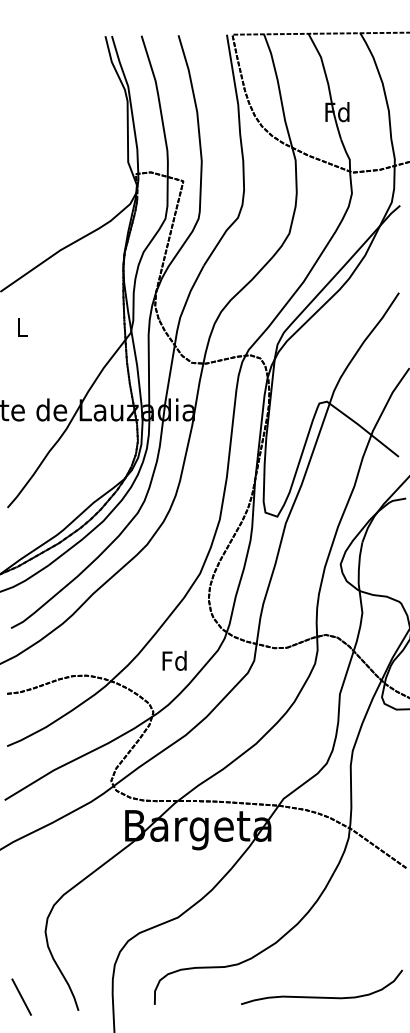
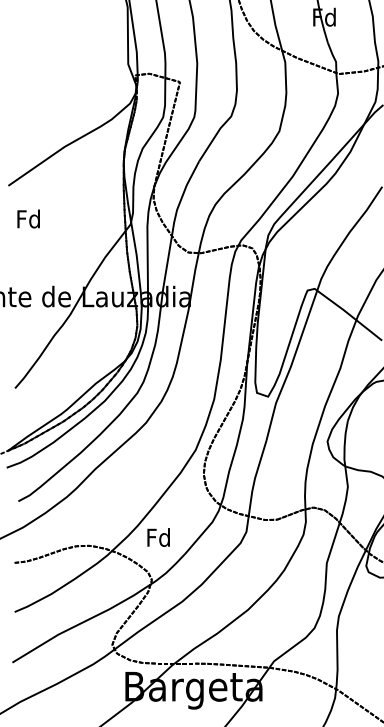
text: (21, 327) -> (28, 219), L -> Fd
text: (174, 660) -> (158, 537), moved

